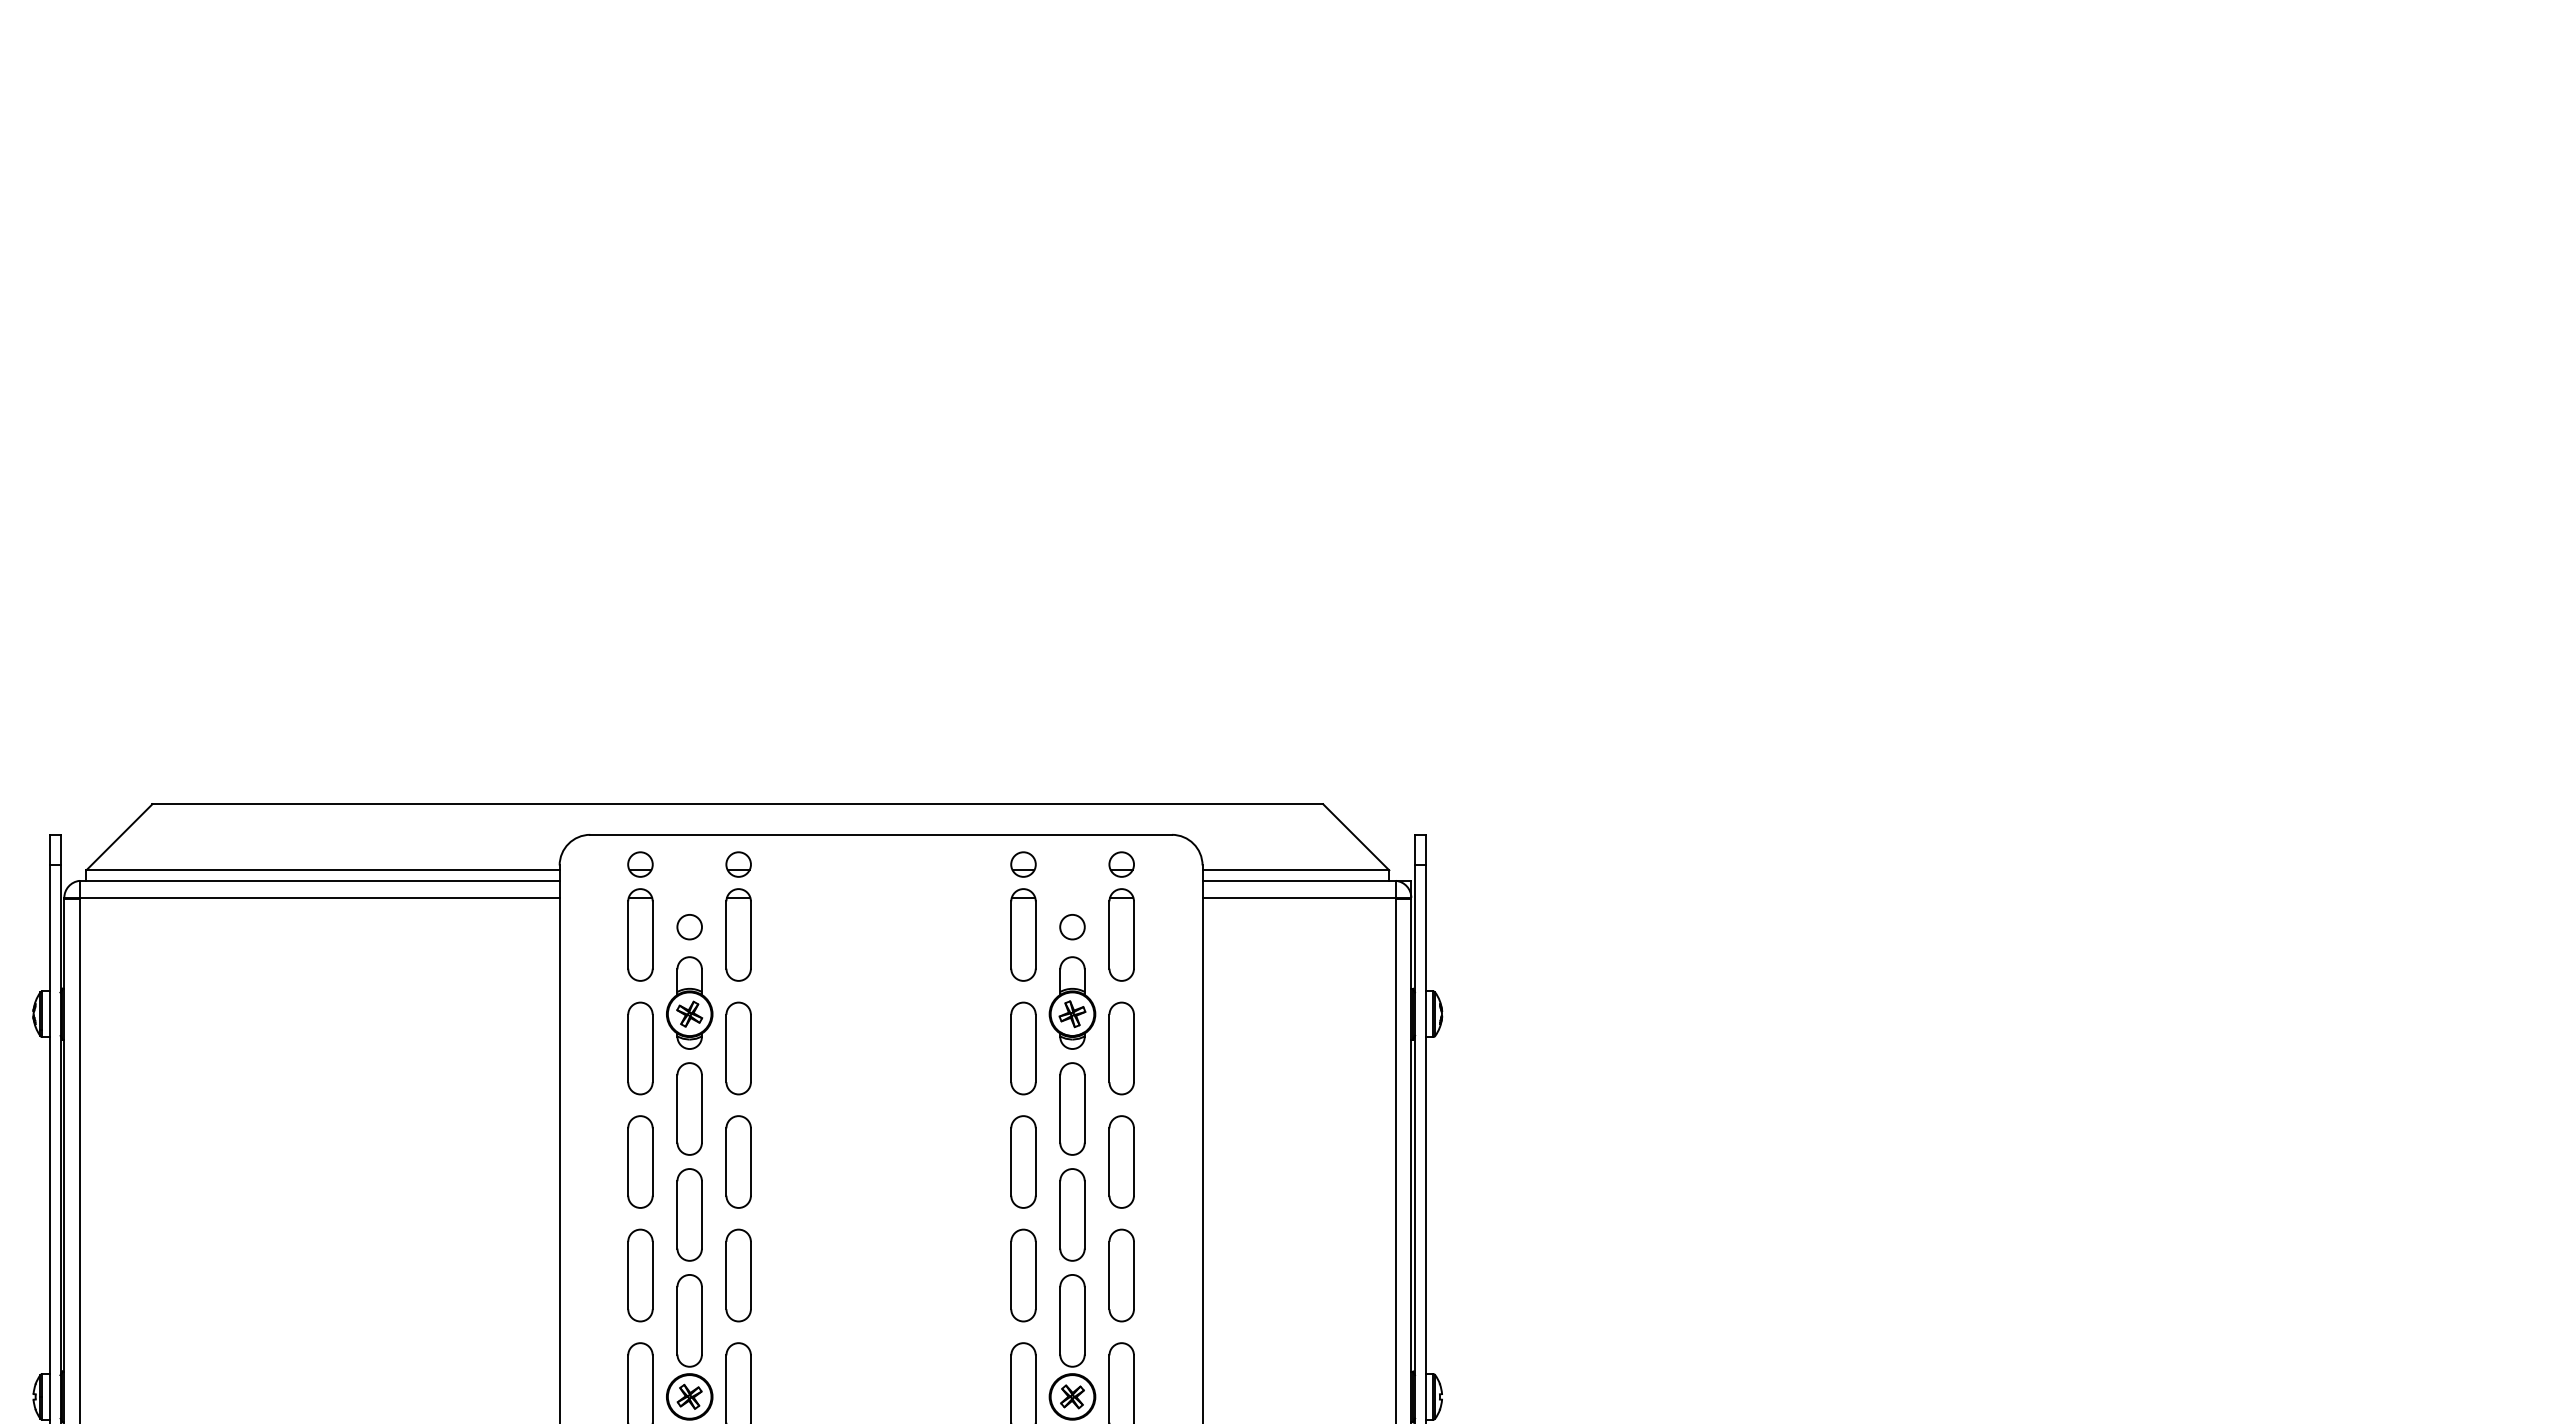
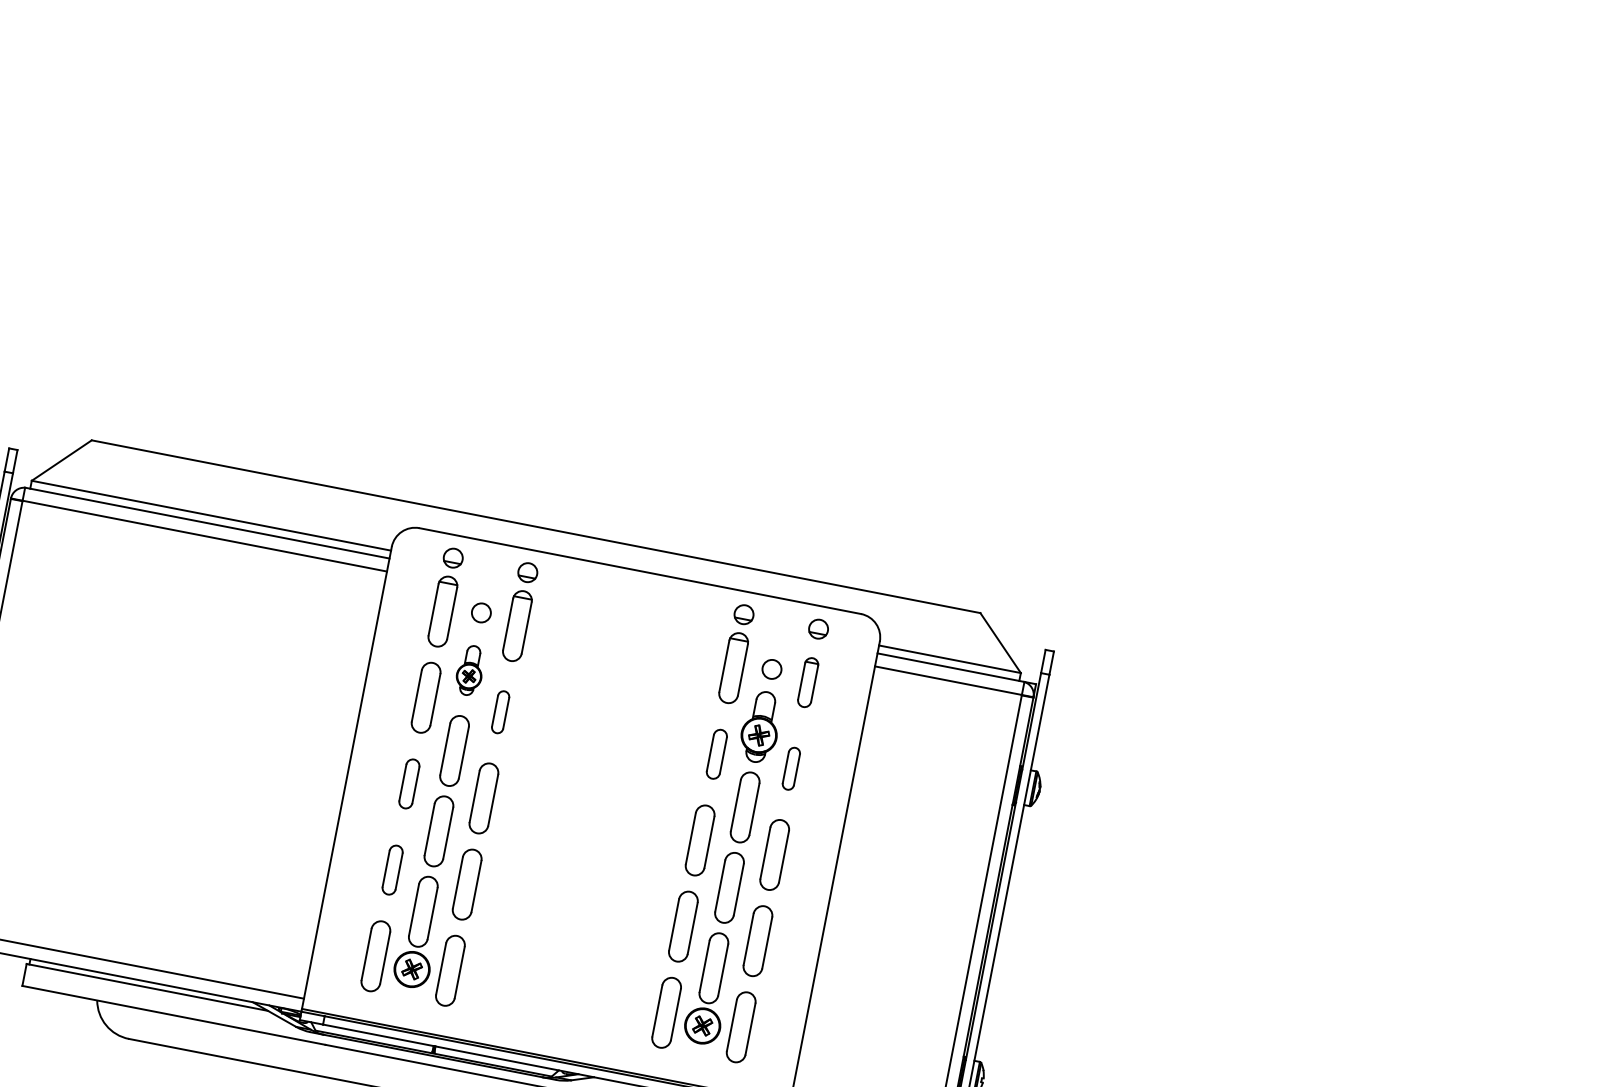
part: (1121, 934) -> (808, 682), size x0.7
part: (689, 1002) -> (470, 670), size x0.7
part: (738, 1048) -> (500, 712), size x0.6
part: (1023, 1048) -> (716, 754), size x0.7
part: (1121, 1048) -> (791, 768), size x0.6
part: (640, 1161) -> (409, 783), size x0.7
part: (640, 1275) -> (392, 870), size x0.7

